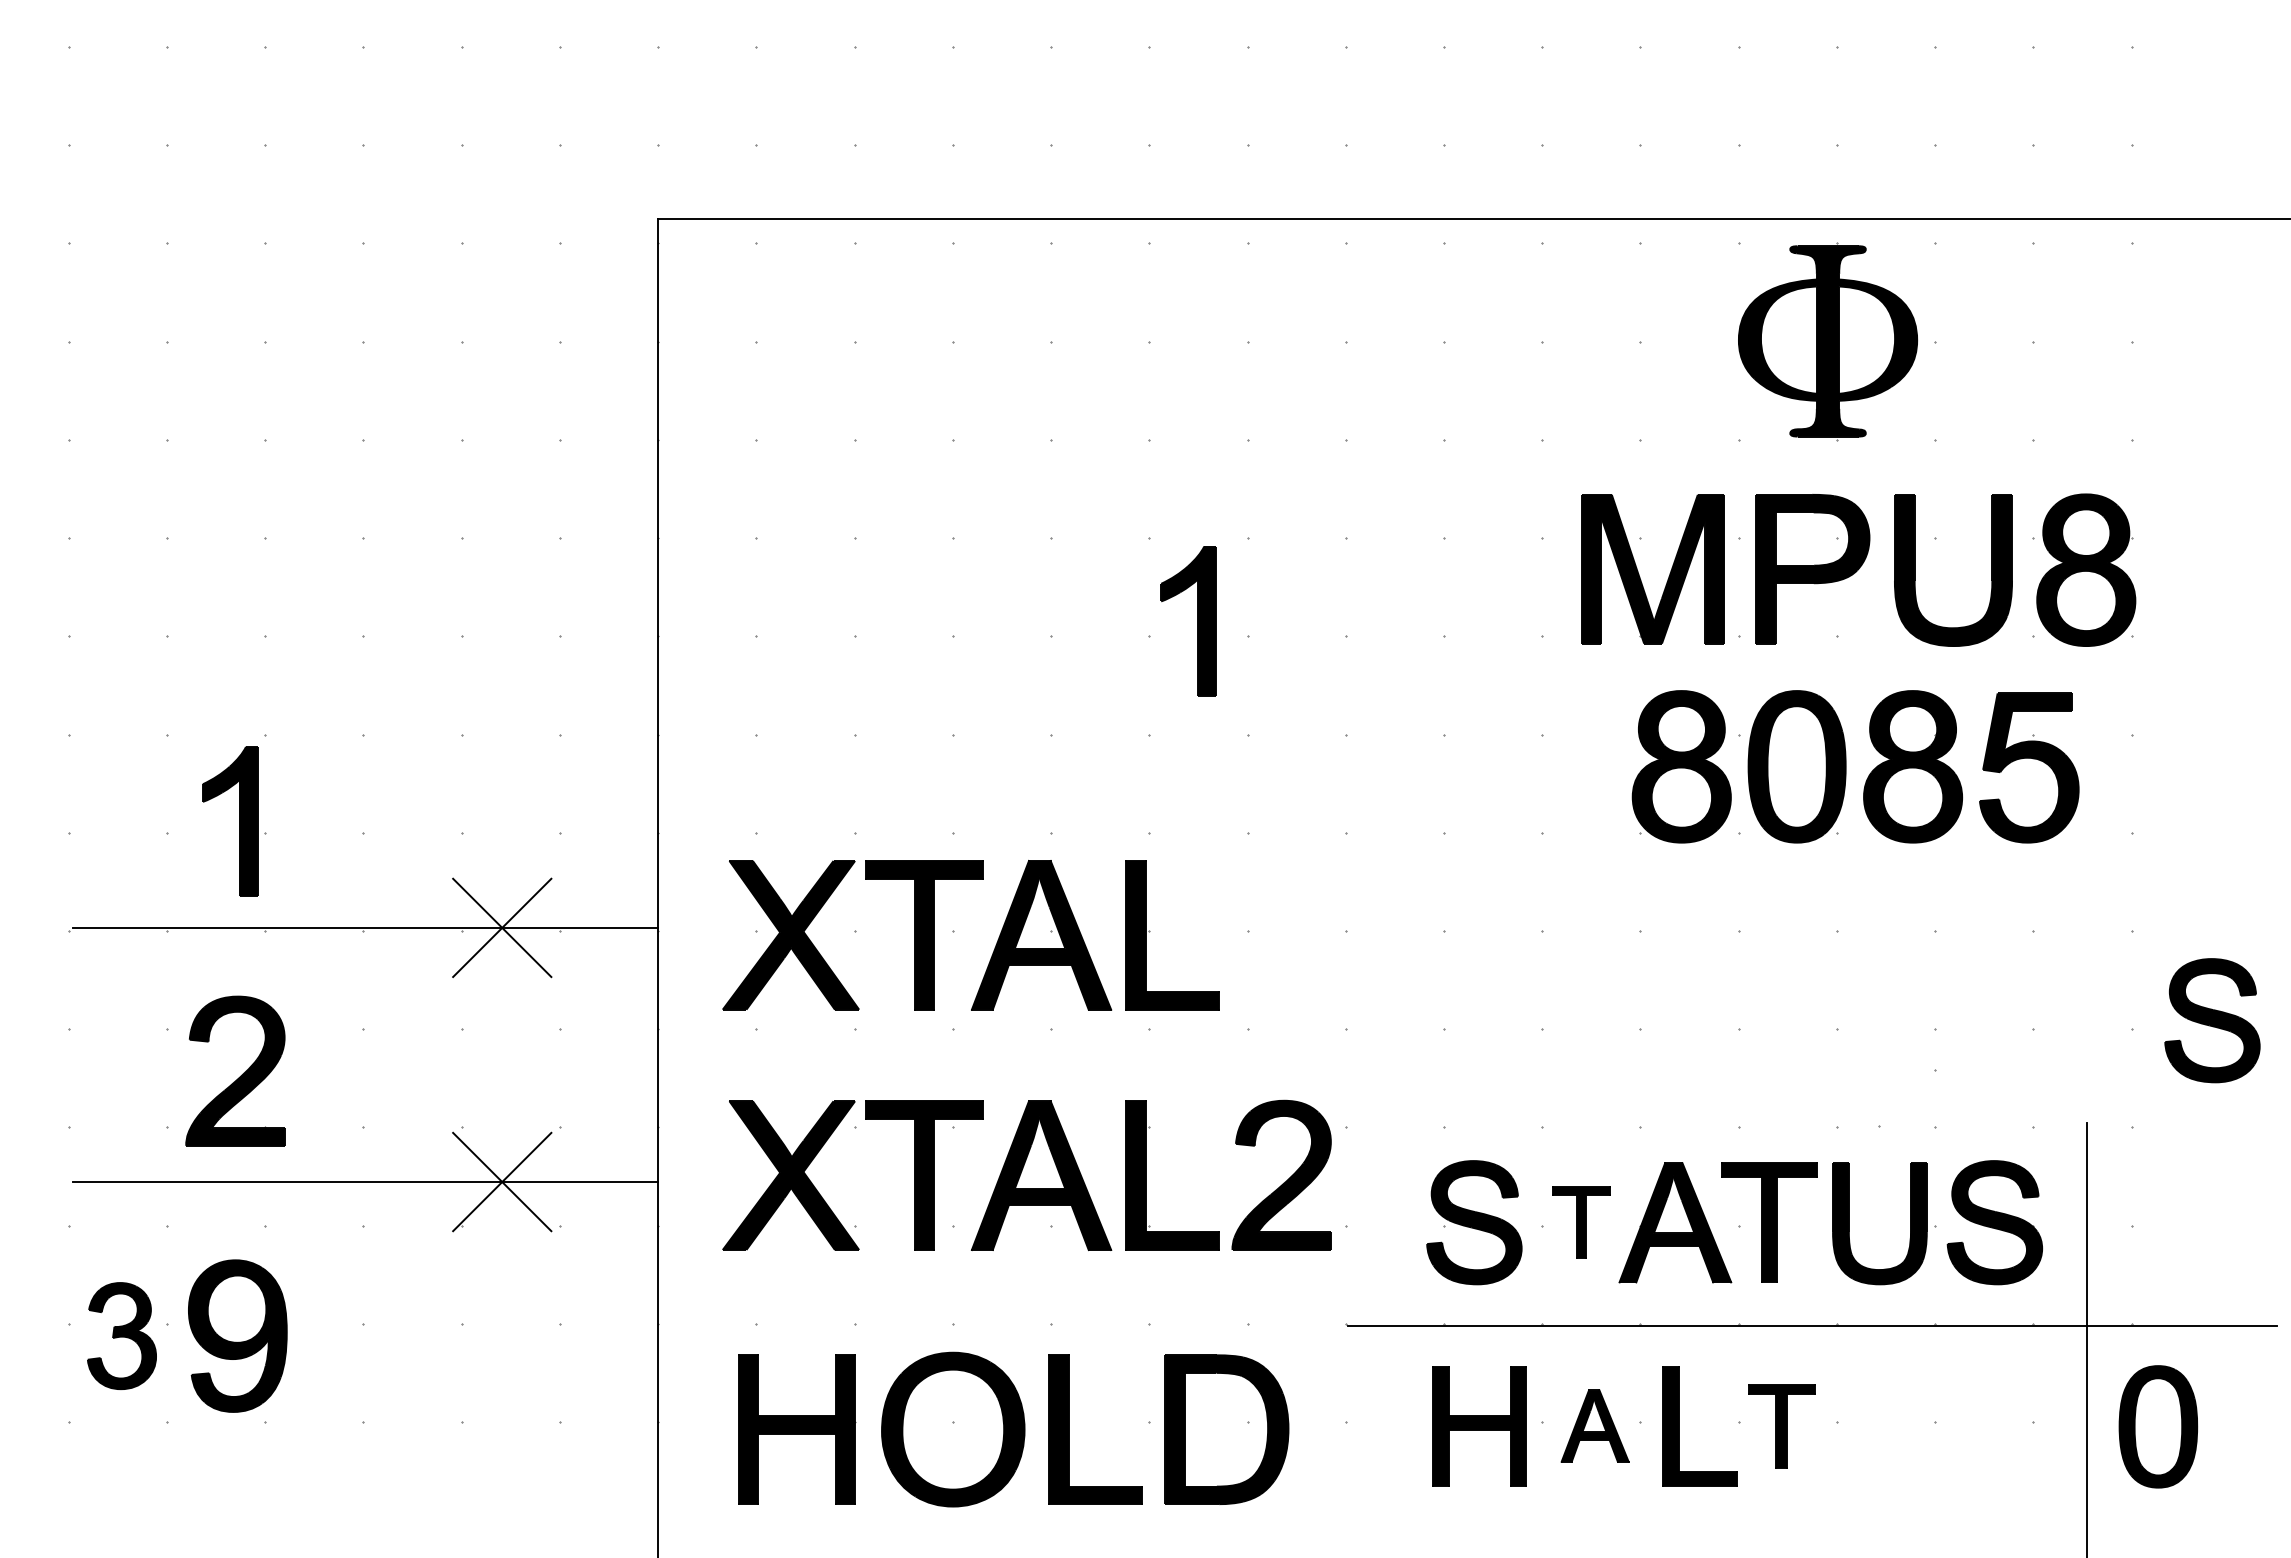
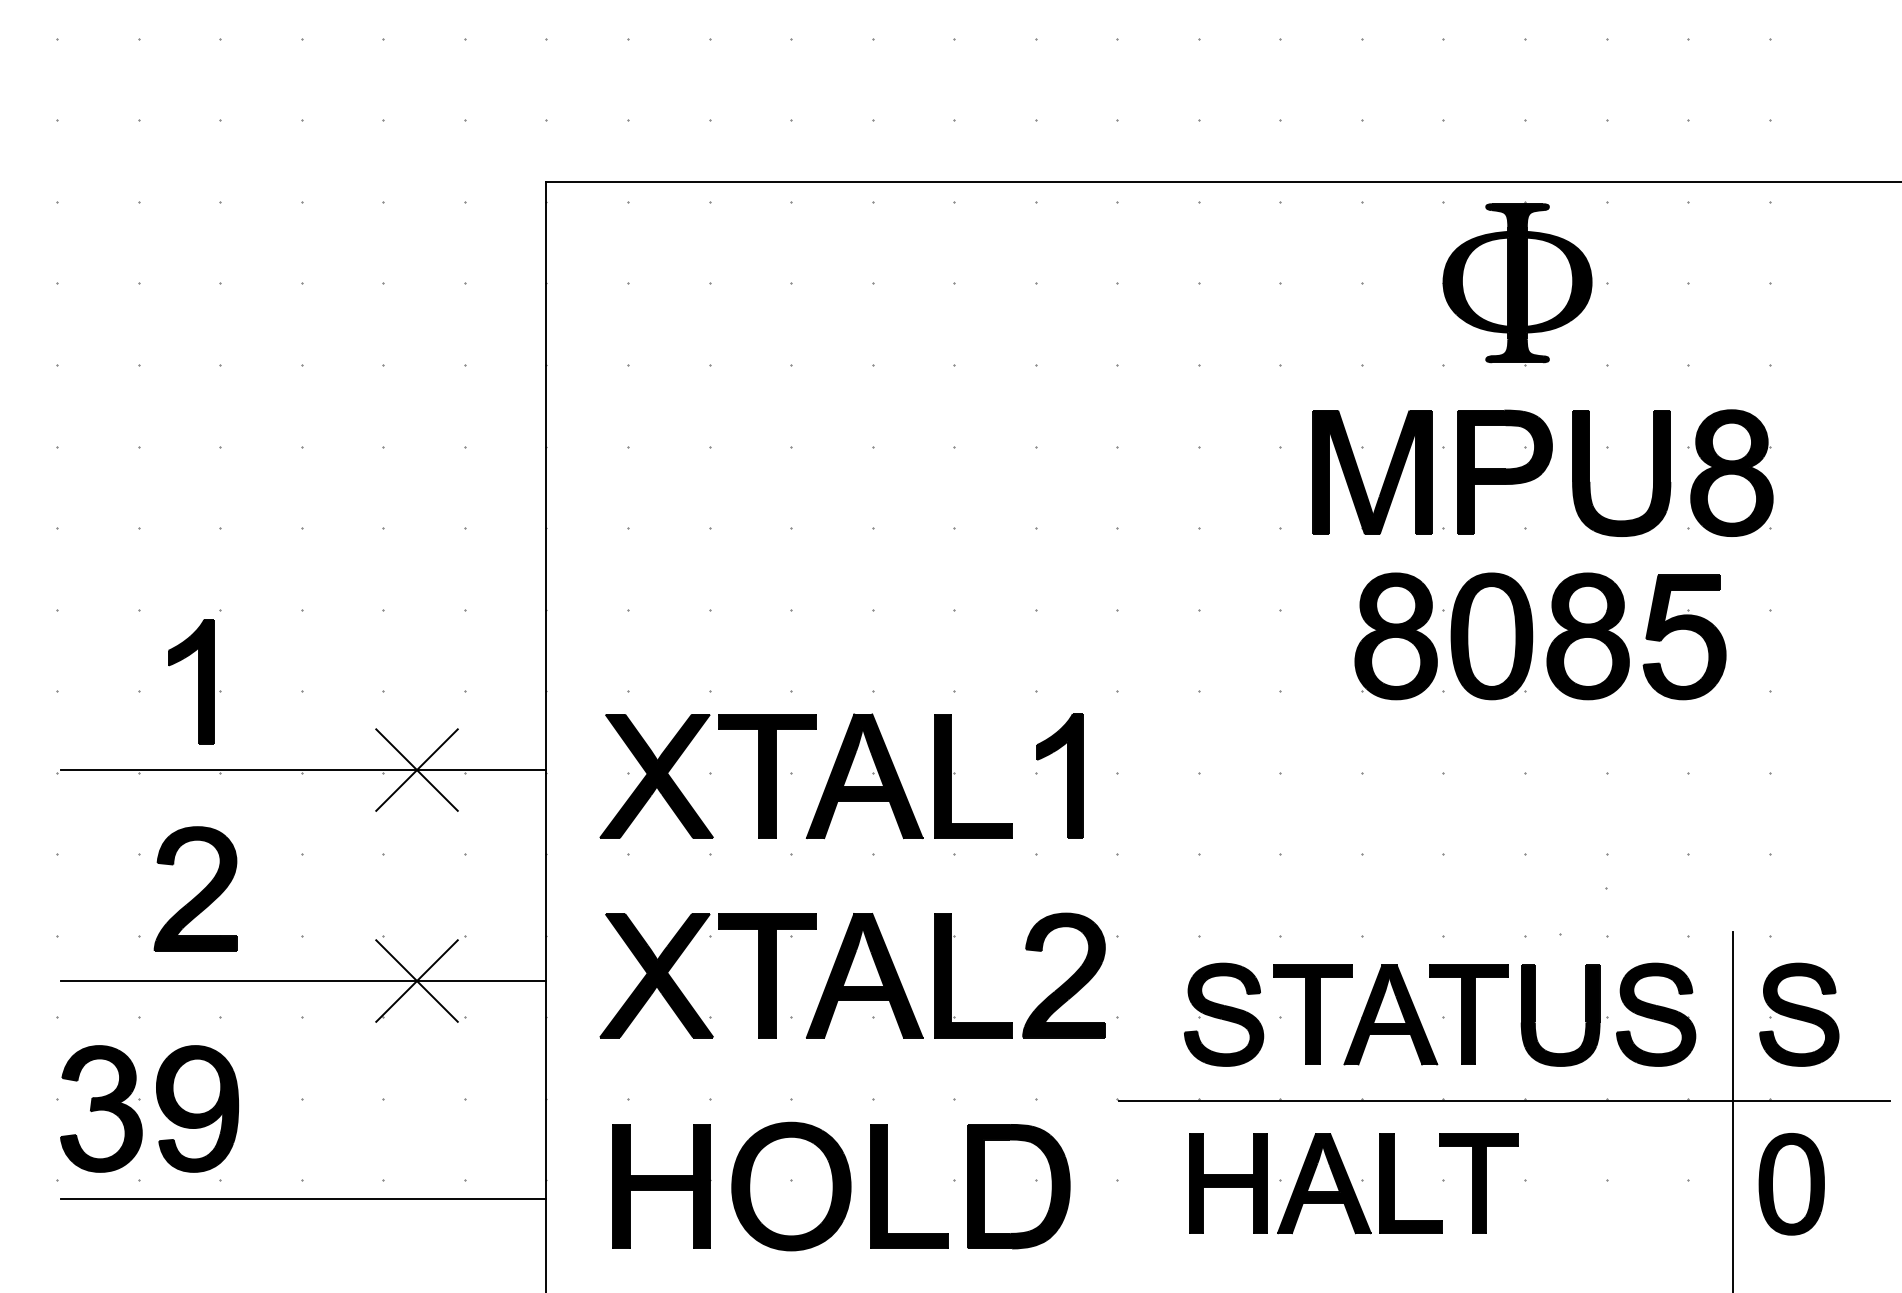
part: (1197, 621) -> (1067, 776), moved
part: (2212, 1020) -> (1799, 1014), moved
part: (1581, 1222) -> (1312, 1014), size x1.67
part: (121, 1335) -> (100, 1108), size x1.43
part: (1594, 1425) -> (1323, 1183), size x1.67
part: (1781, 1426) -> (1478, 1183), size x1.43
line: (365, 1445) -> (303, 1199), added

